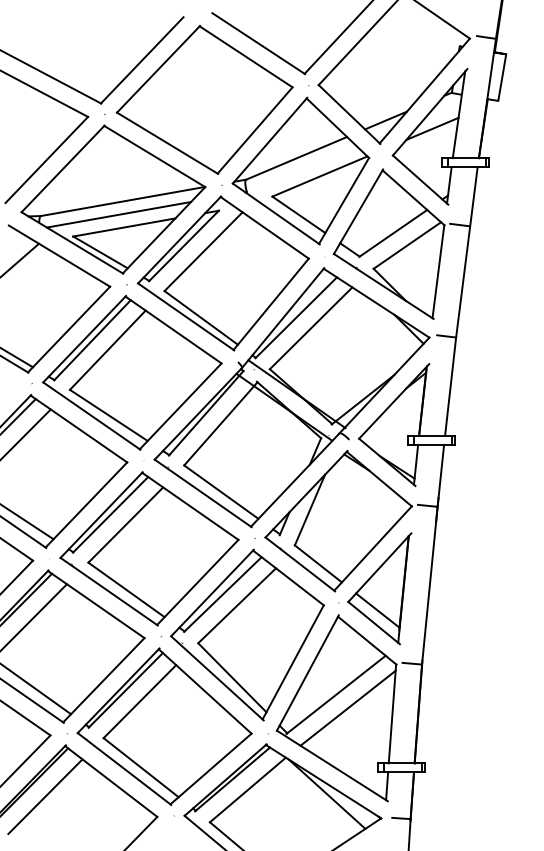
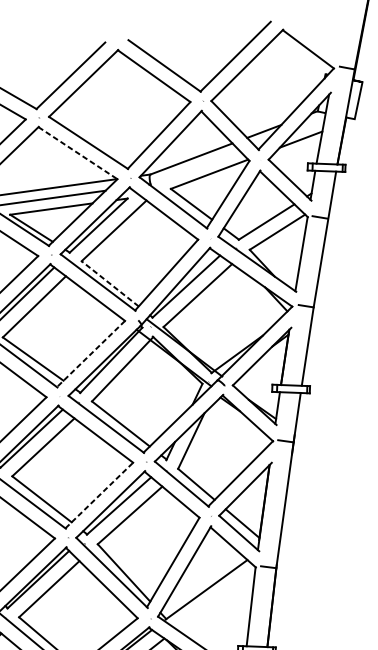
line: (155, 156) -> (78, 153), solid -> dashed
line: (200, 317) -> (109, 283), solid -> dashed
line: (180, 406) -> (90, 354), solid -> dashed
line: (197, 582) -> (99, 495), solid -> dashed
line: (347, 707) -> (215, 600), removed

